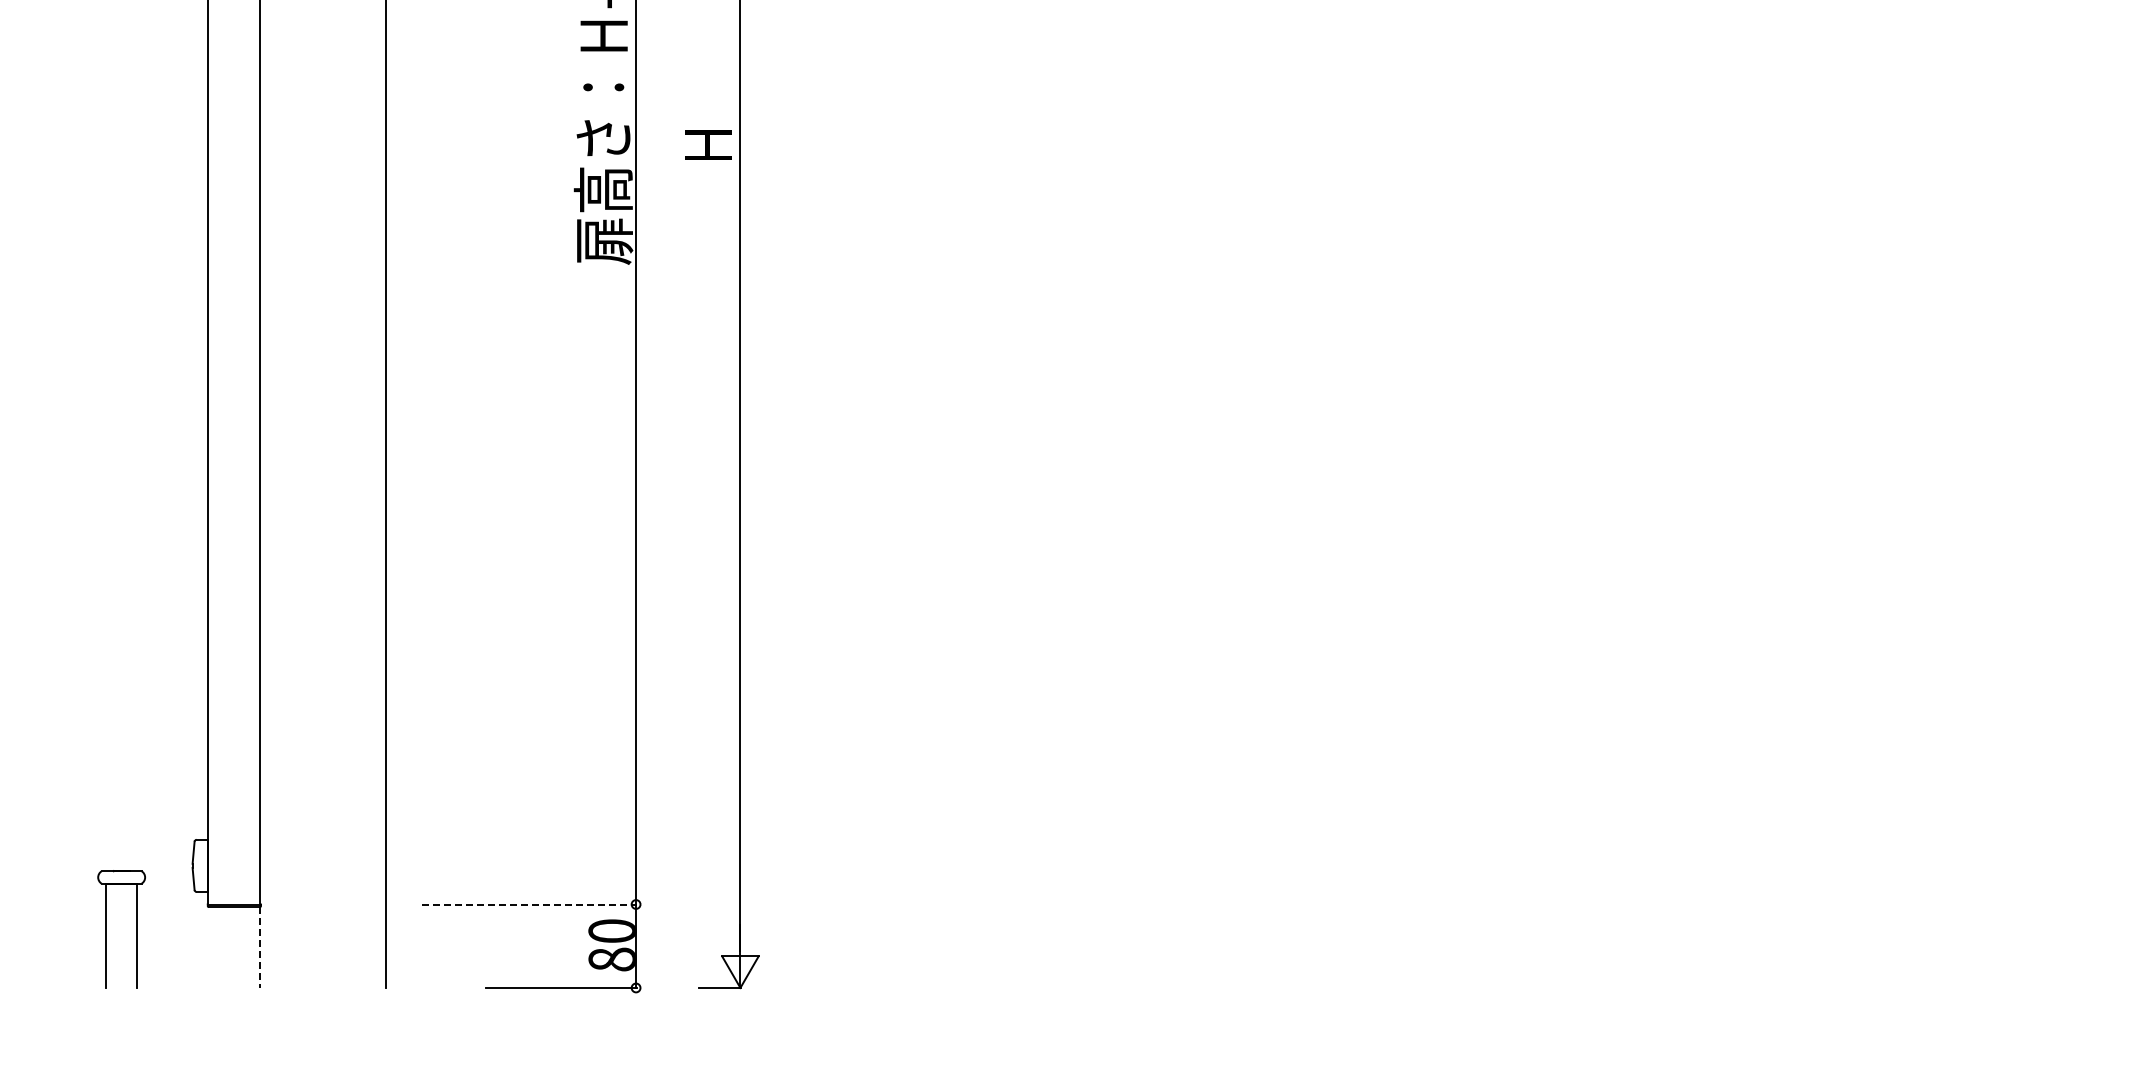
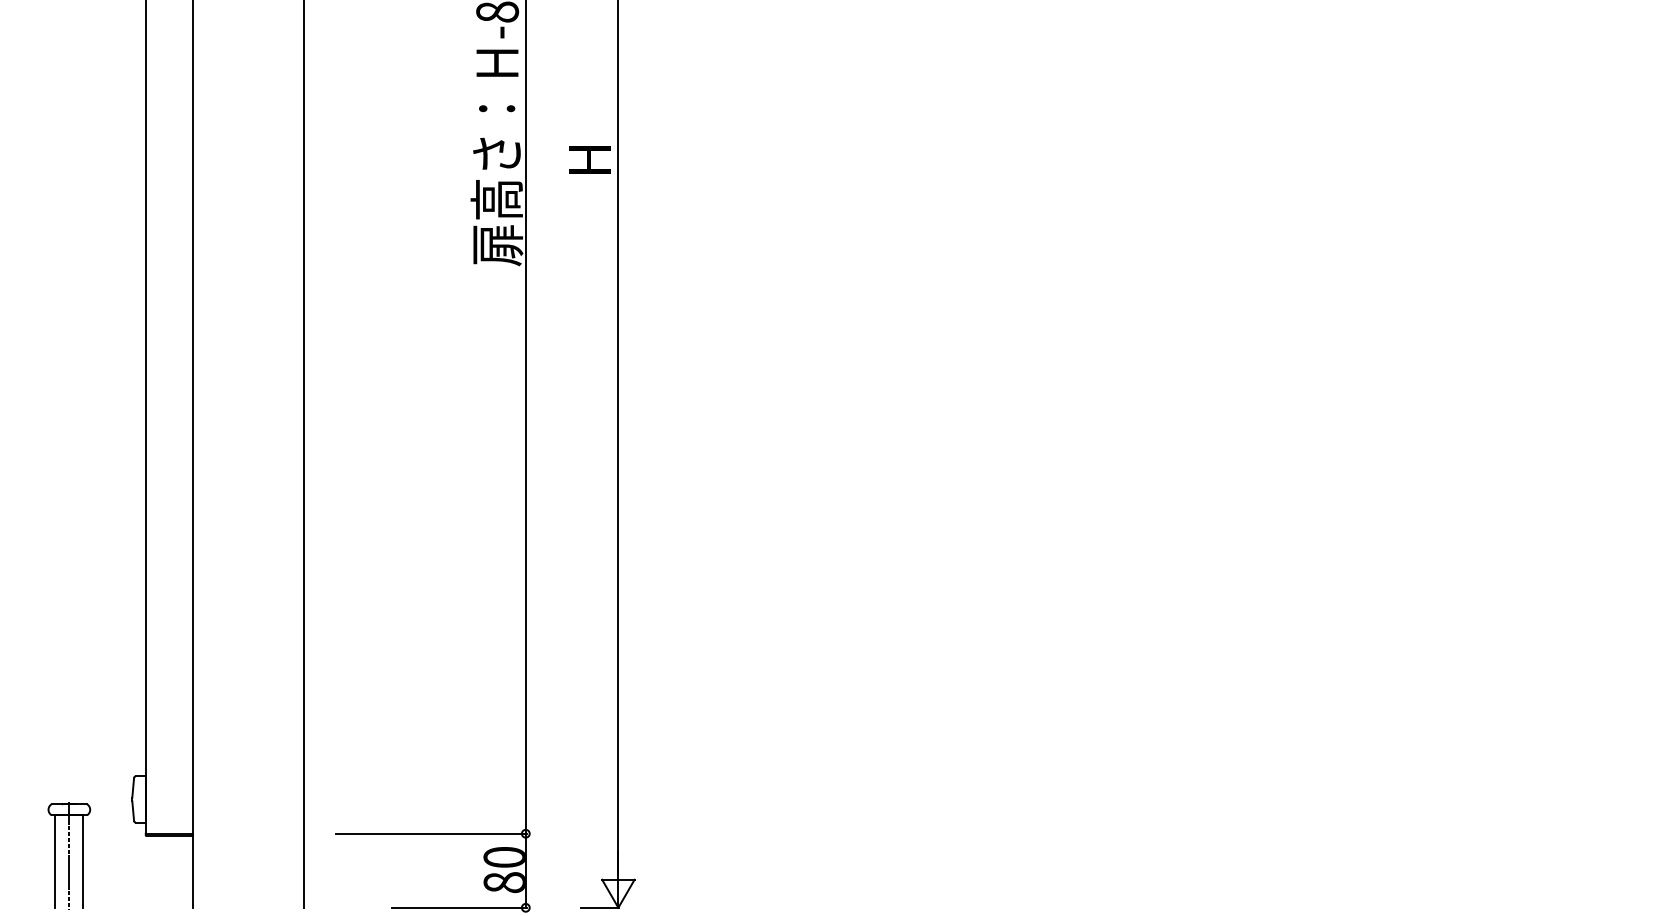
line: (529, 904) -> (431, 833), dashed -> solid
line: (121, 929) -> (69, 855), added
line: (260, 947) -> (192, 871), dashed -> solid

